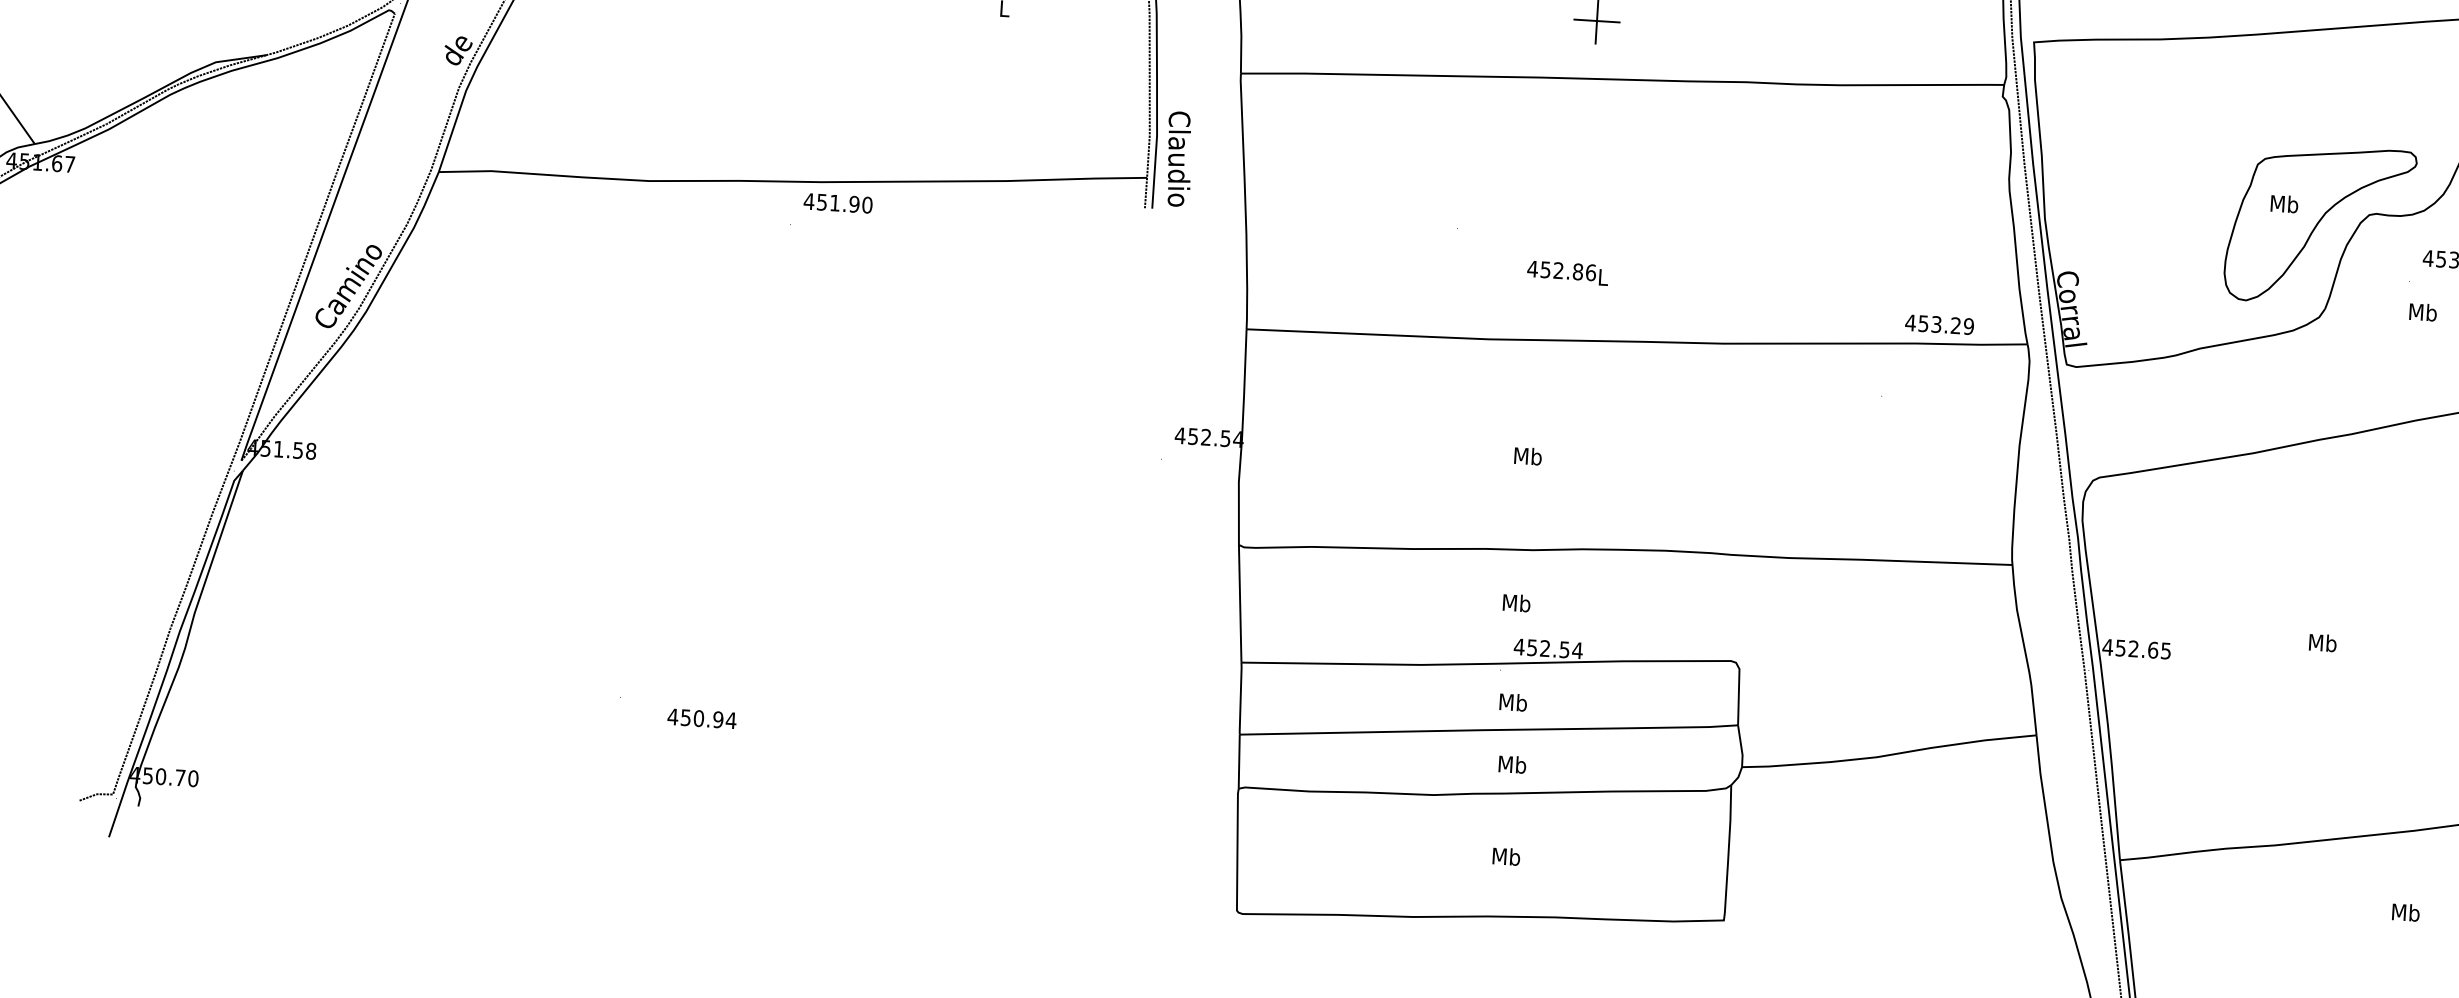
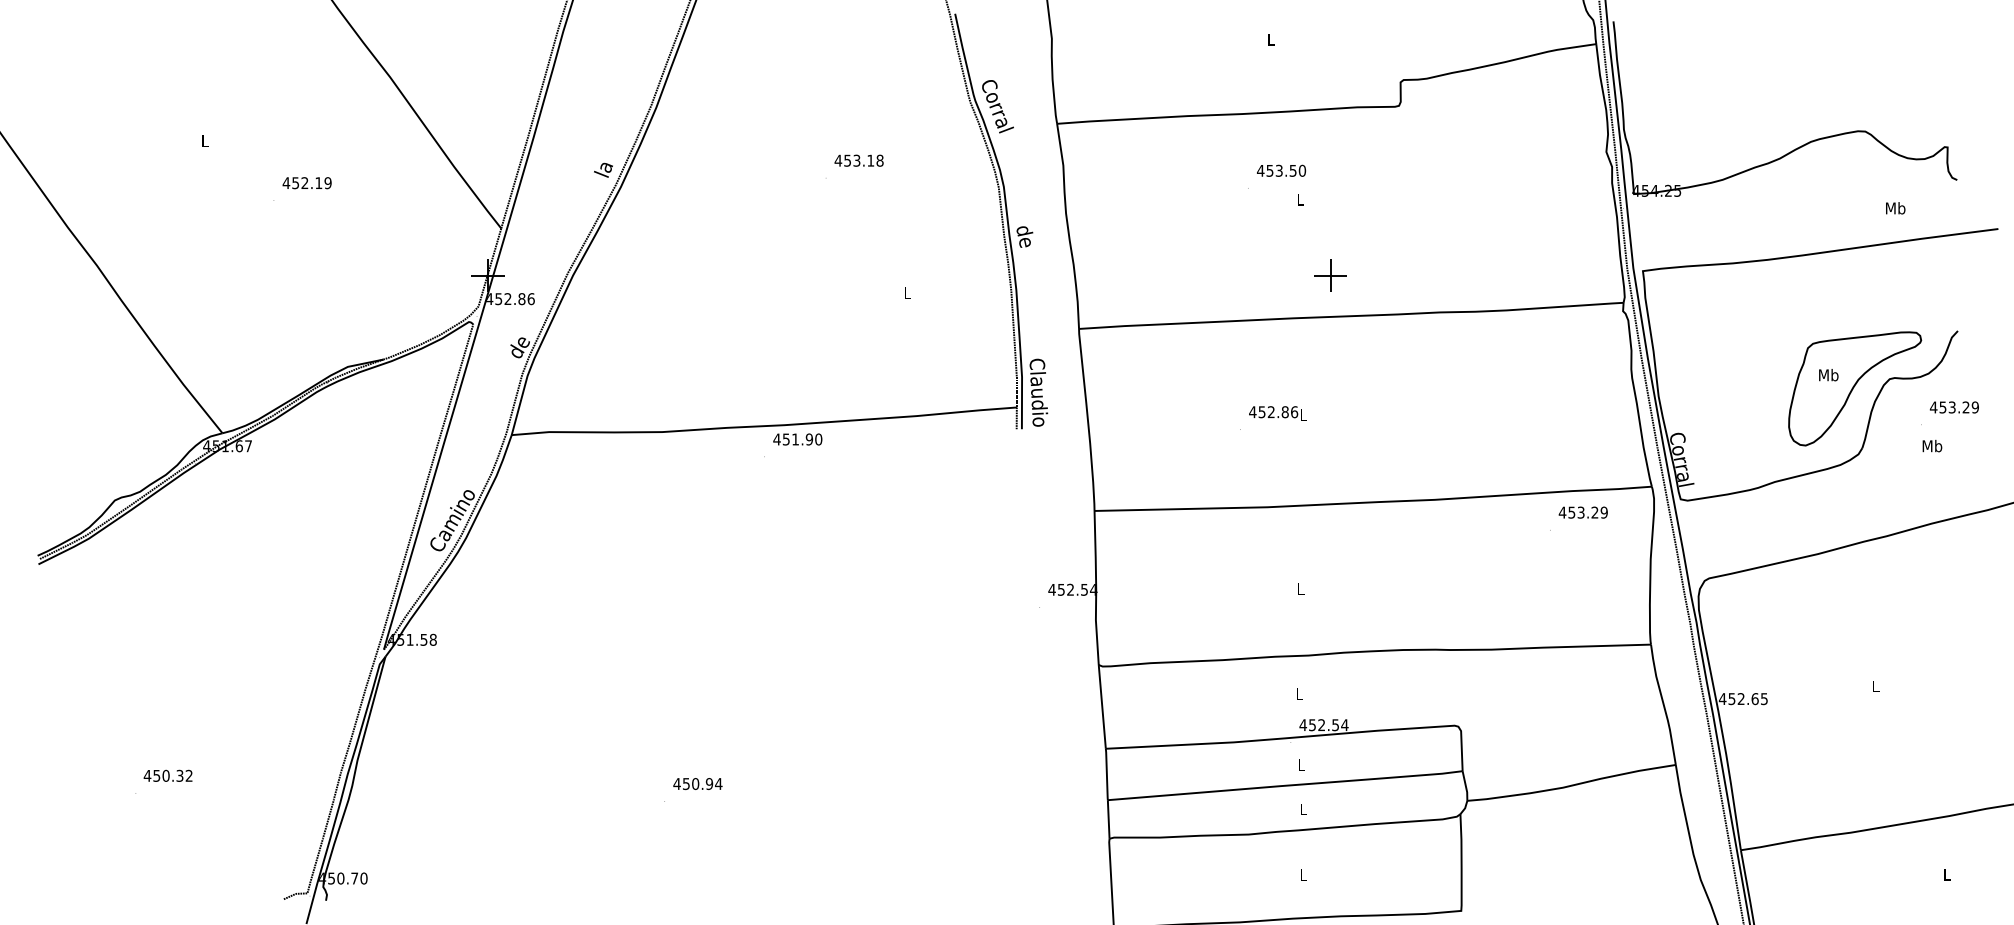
text: (1567, 273) -> (1277, 413), moved
text: (1938, 324) -> (1582, 512), moved
text: (1527, 455) -> (1300, 588), Mb -> L
text: (1516, 602) -> (1299, 693), Mb -> L
text: (2322, 643) -> (1875, 686), Mb -> L
text: (1513, 701) -> (1301, 764), Mb -> L
text: (701, 719) -> (697, 784), moved
text: (1512, 764) -> (1303, 809), Mb -> L
text: (1506, 857) -> (1303, 875), Mb -> L
text: (2405, 912) -> (1946, 874), Mb -> L

